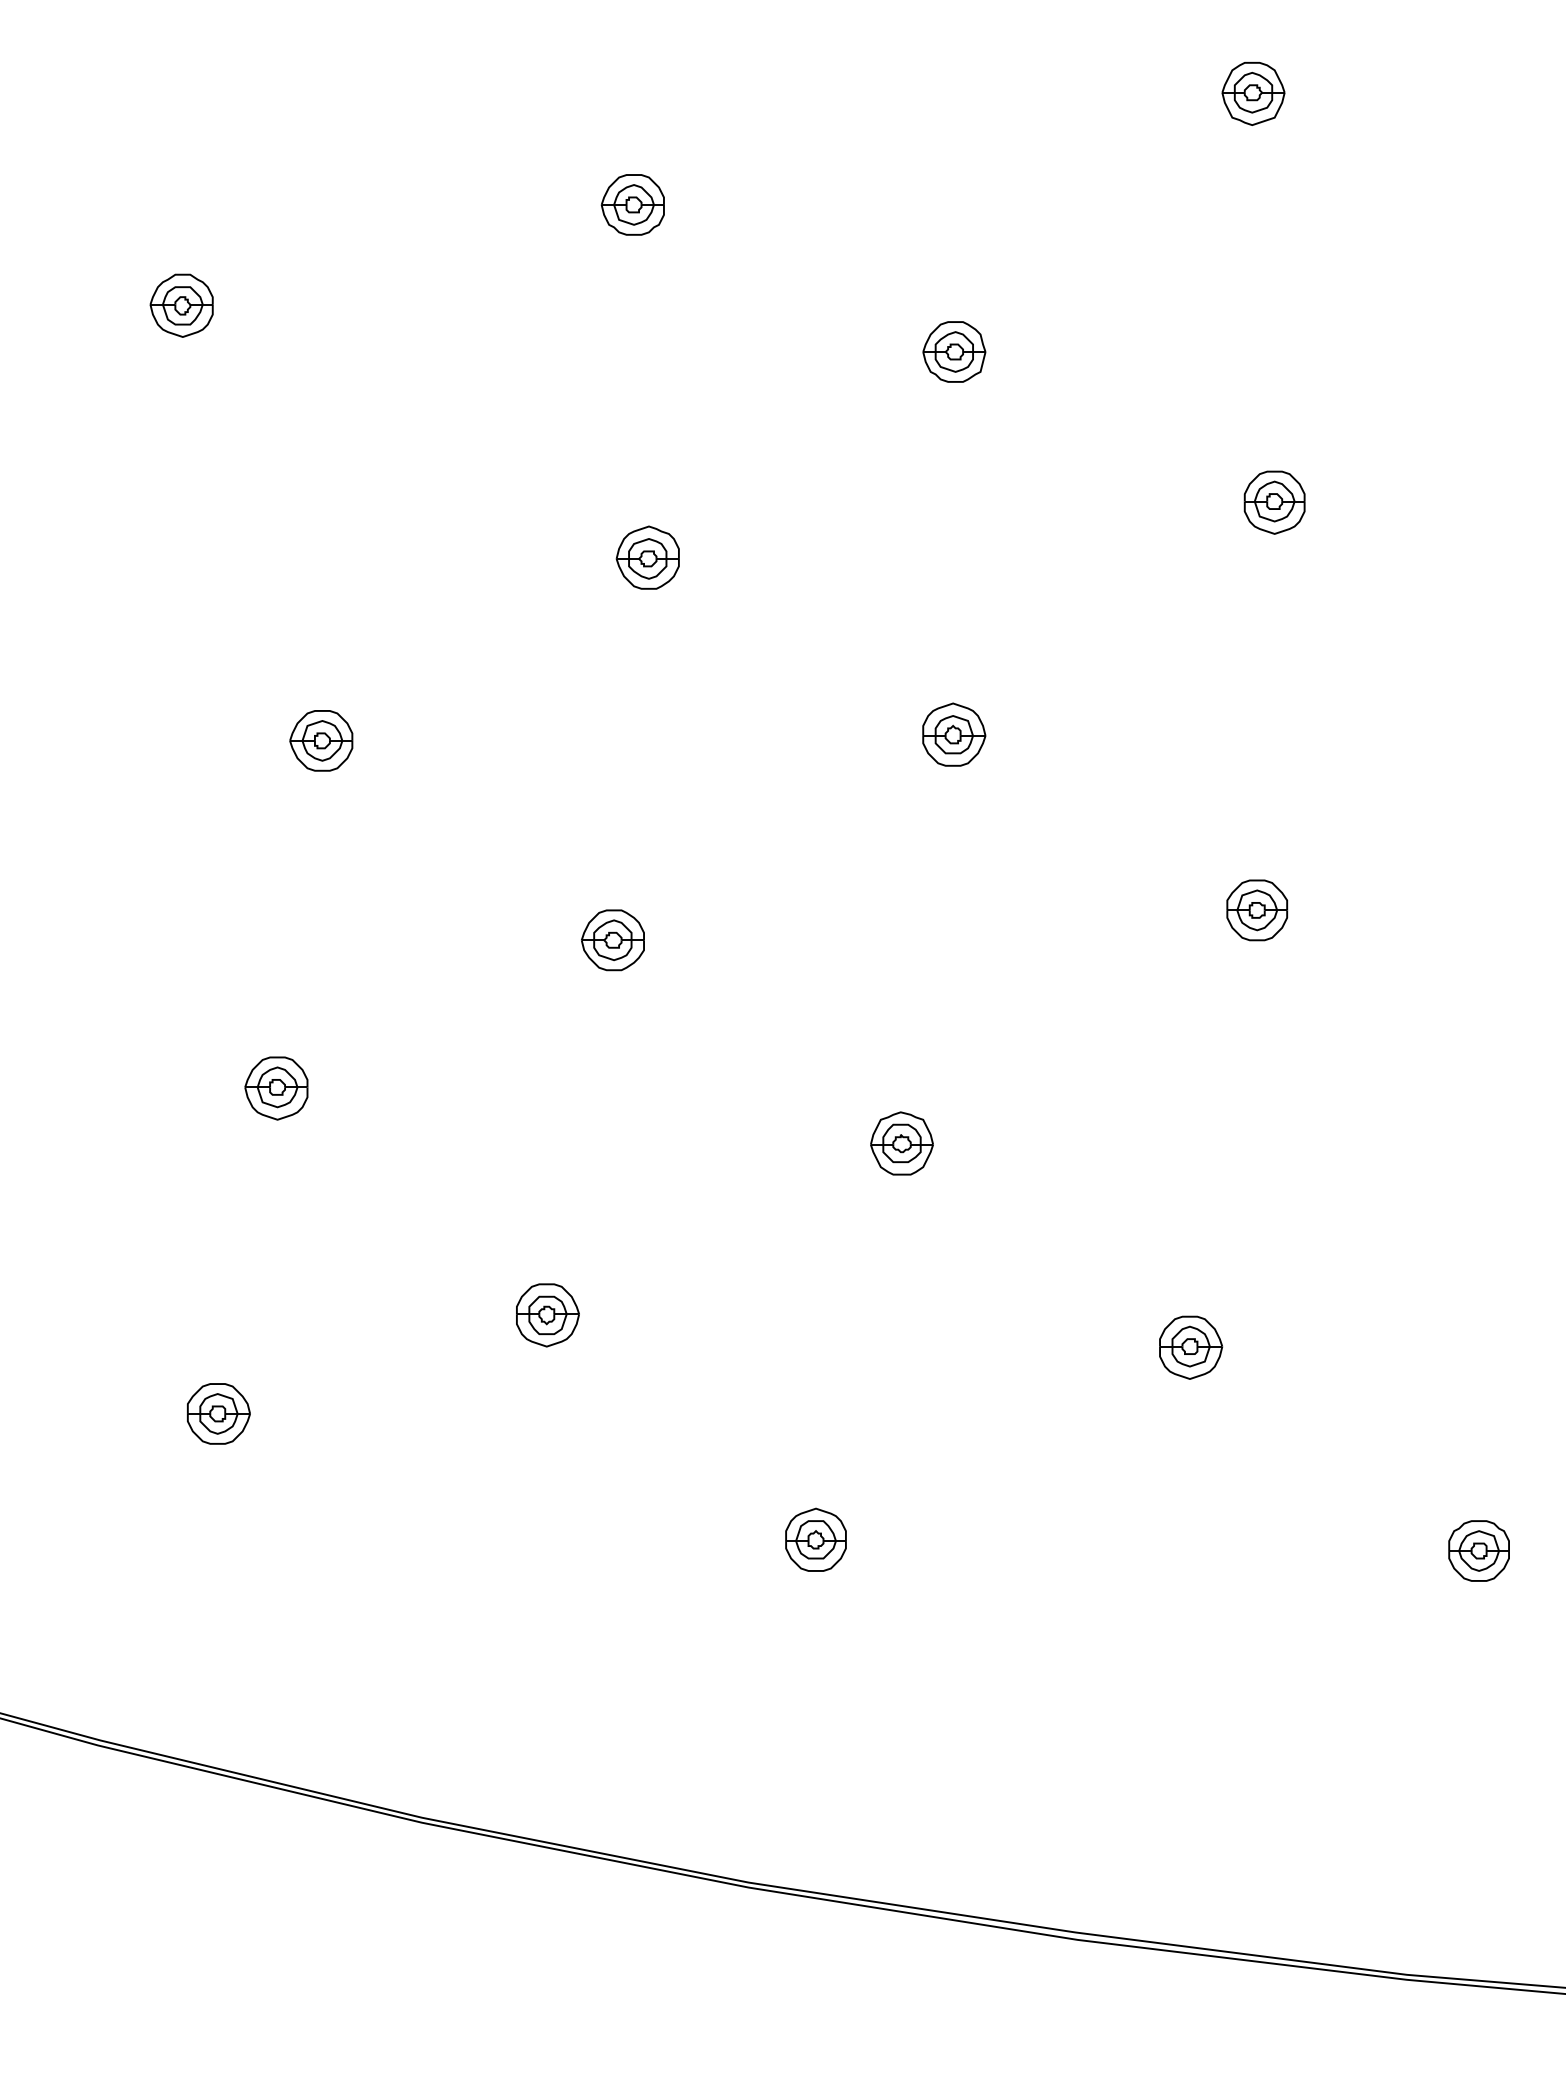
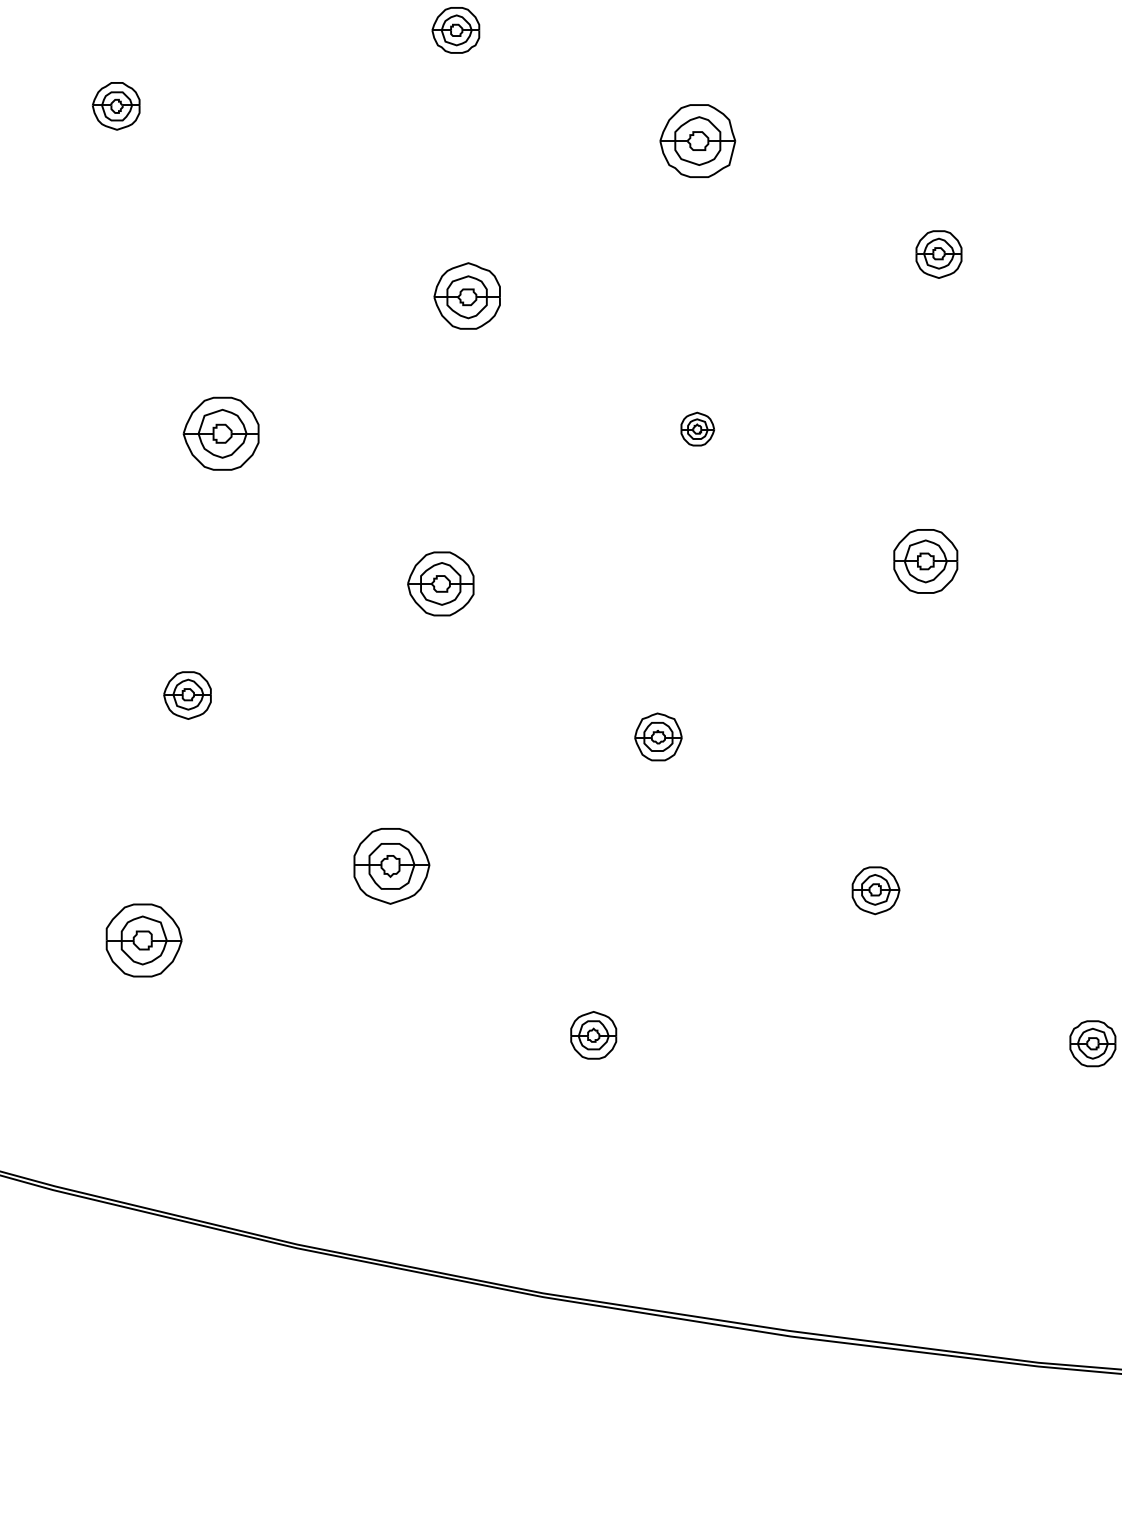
part: (954, 351) -> (697, 140), size x1.6
part: (647, 557) -> (466, 295), size x1.4
part: (954, 734) -> (697, 429), size x0.7
part: (321, 740) -> (221, 433), size x1.6
part: (1257, 910) -> (926, 561), size x1.4
part: (612, 940) -> (440, 584), size x1.4
part: (547, 1315) -> (391, 866), size x1.6
part: (218, 1413) -> (143, 940), size x1.6

